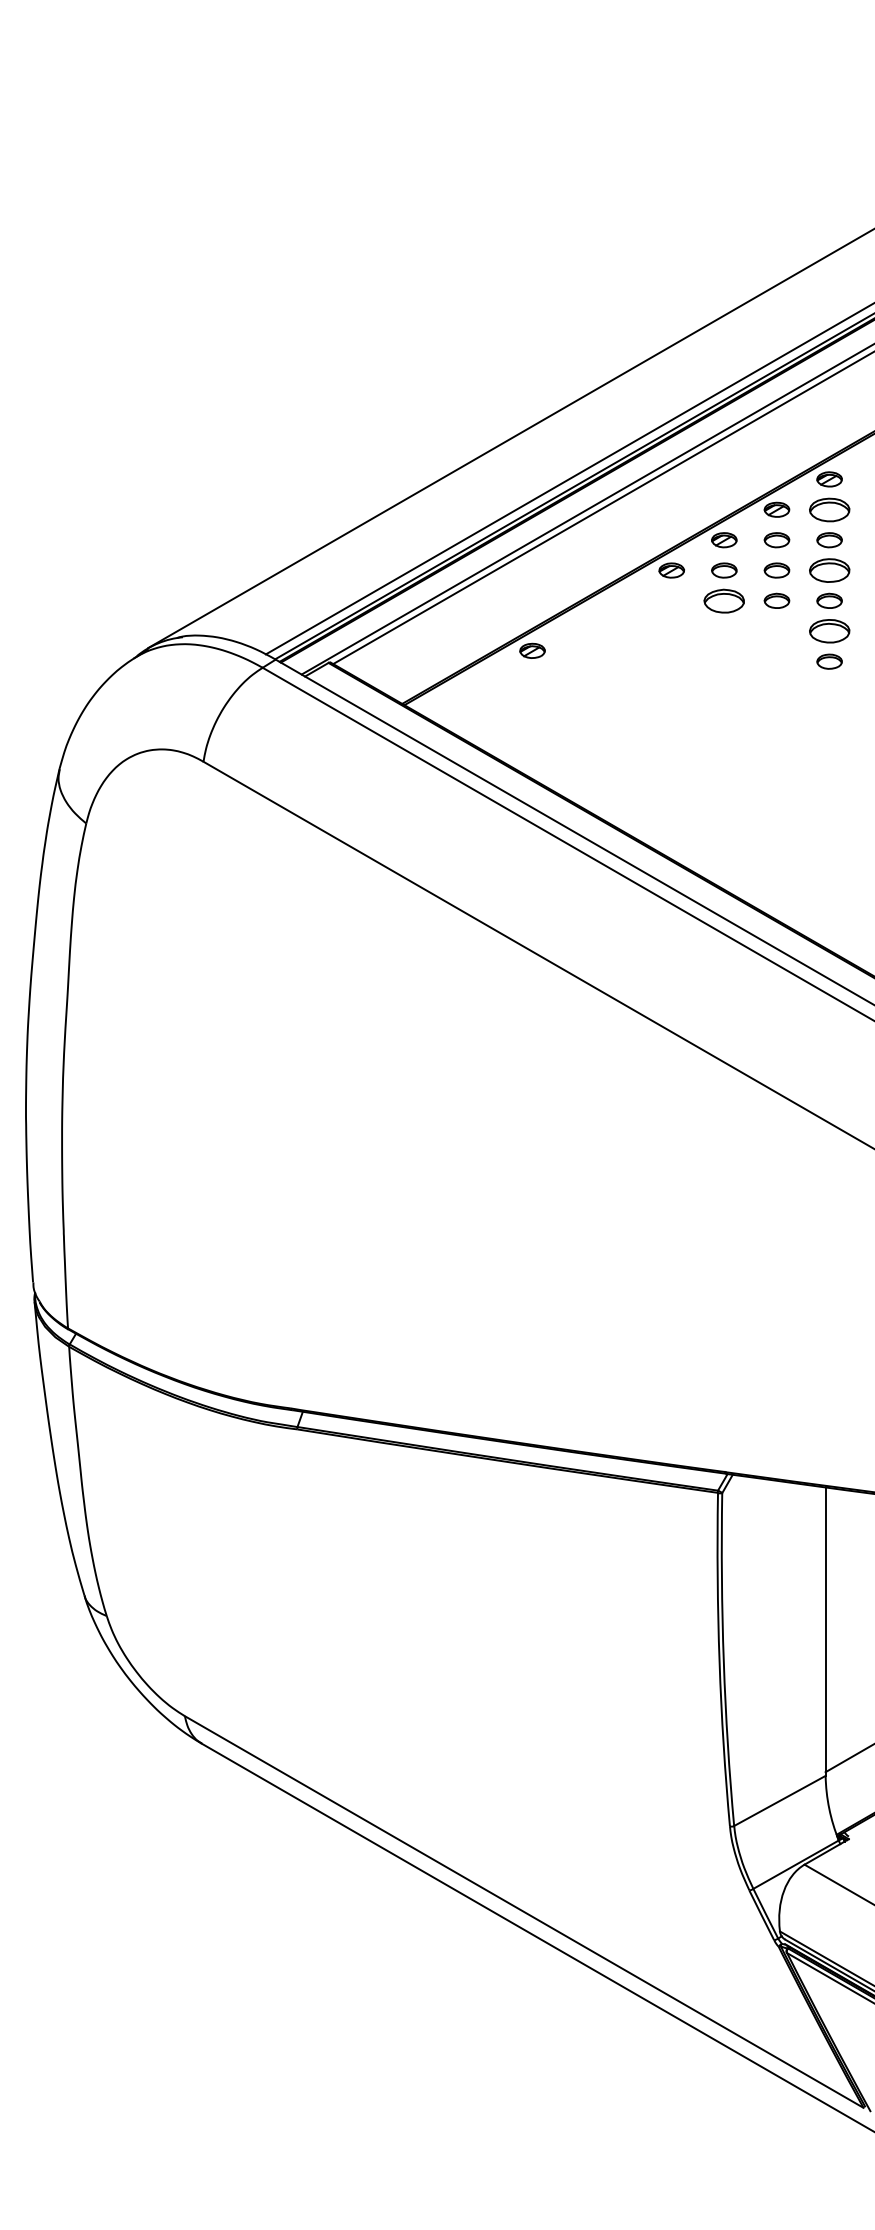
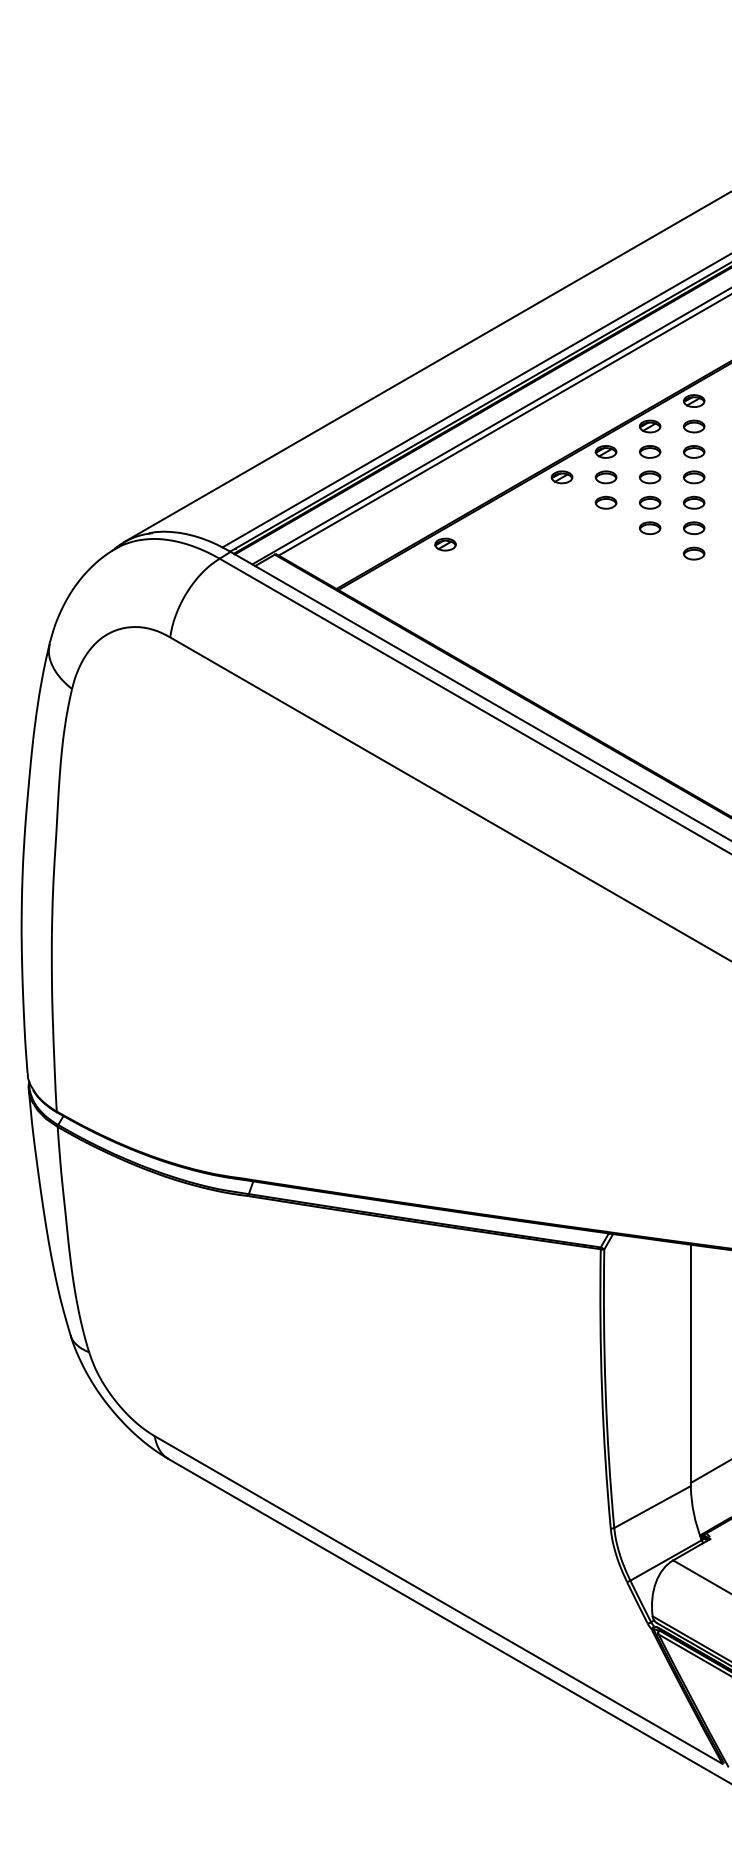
part: (829, 509) -> (694, 426), size x0.62
part: (829, 570) -> (694, 477), size x0.62
part: (724, 600) -> (606, 502), size x0.62
part: (776, 631) -> (649, 528), added
part: (829, 631) -> (694, 528), size x0.62

